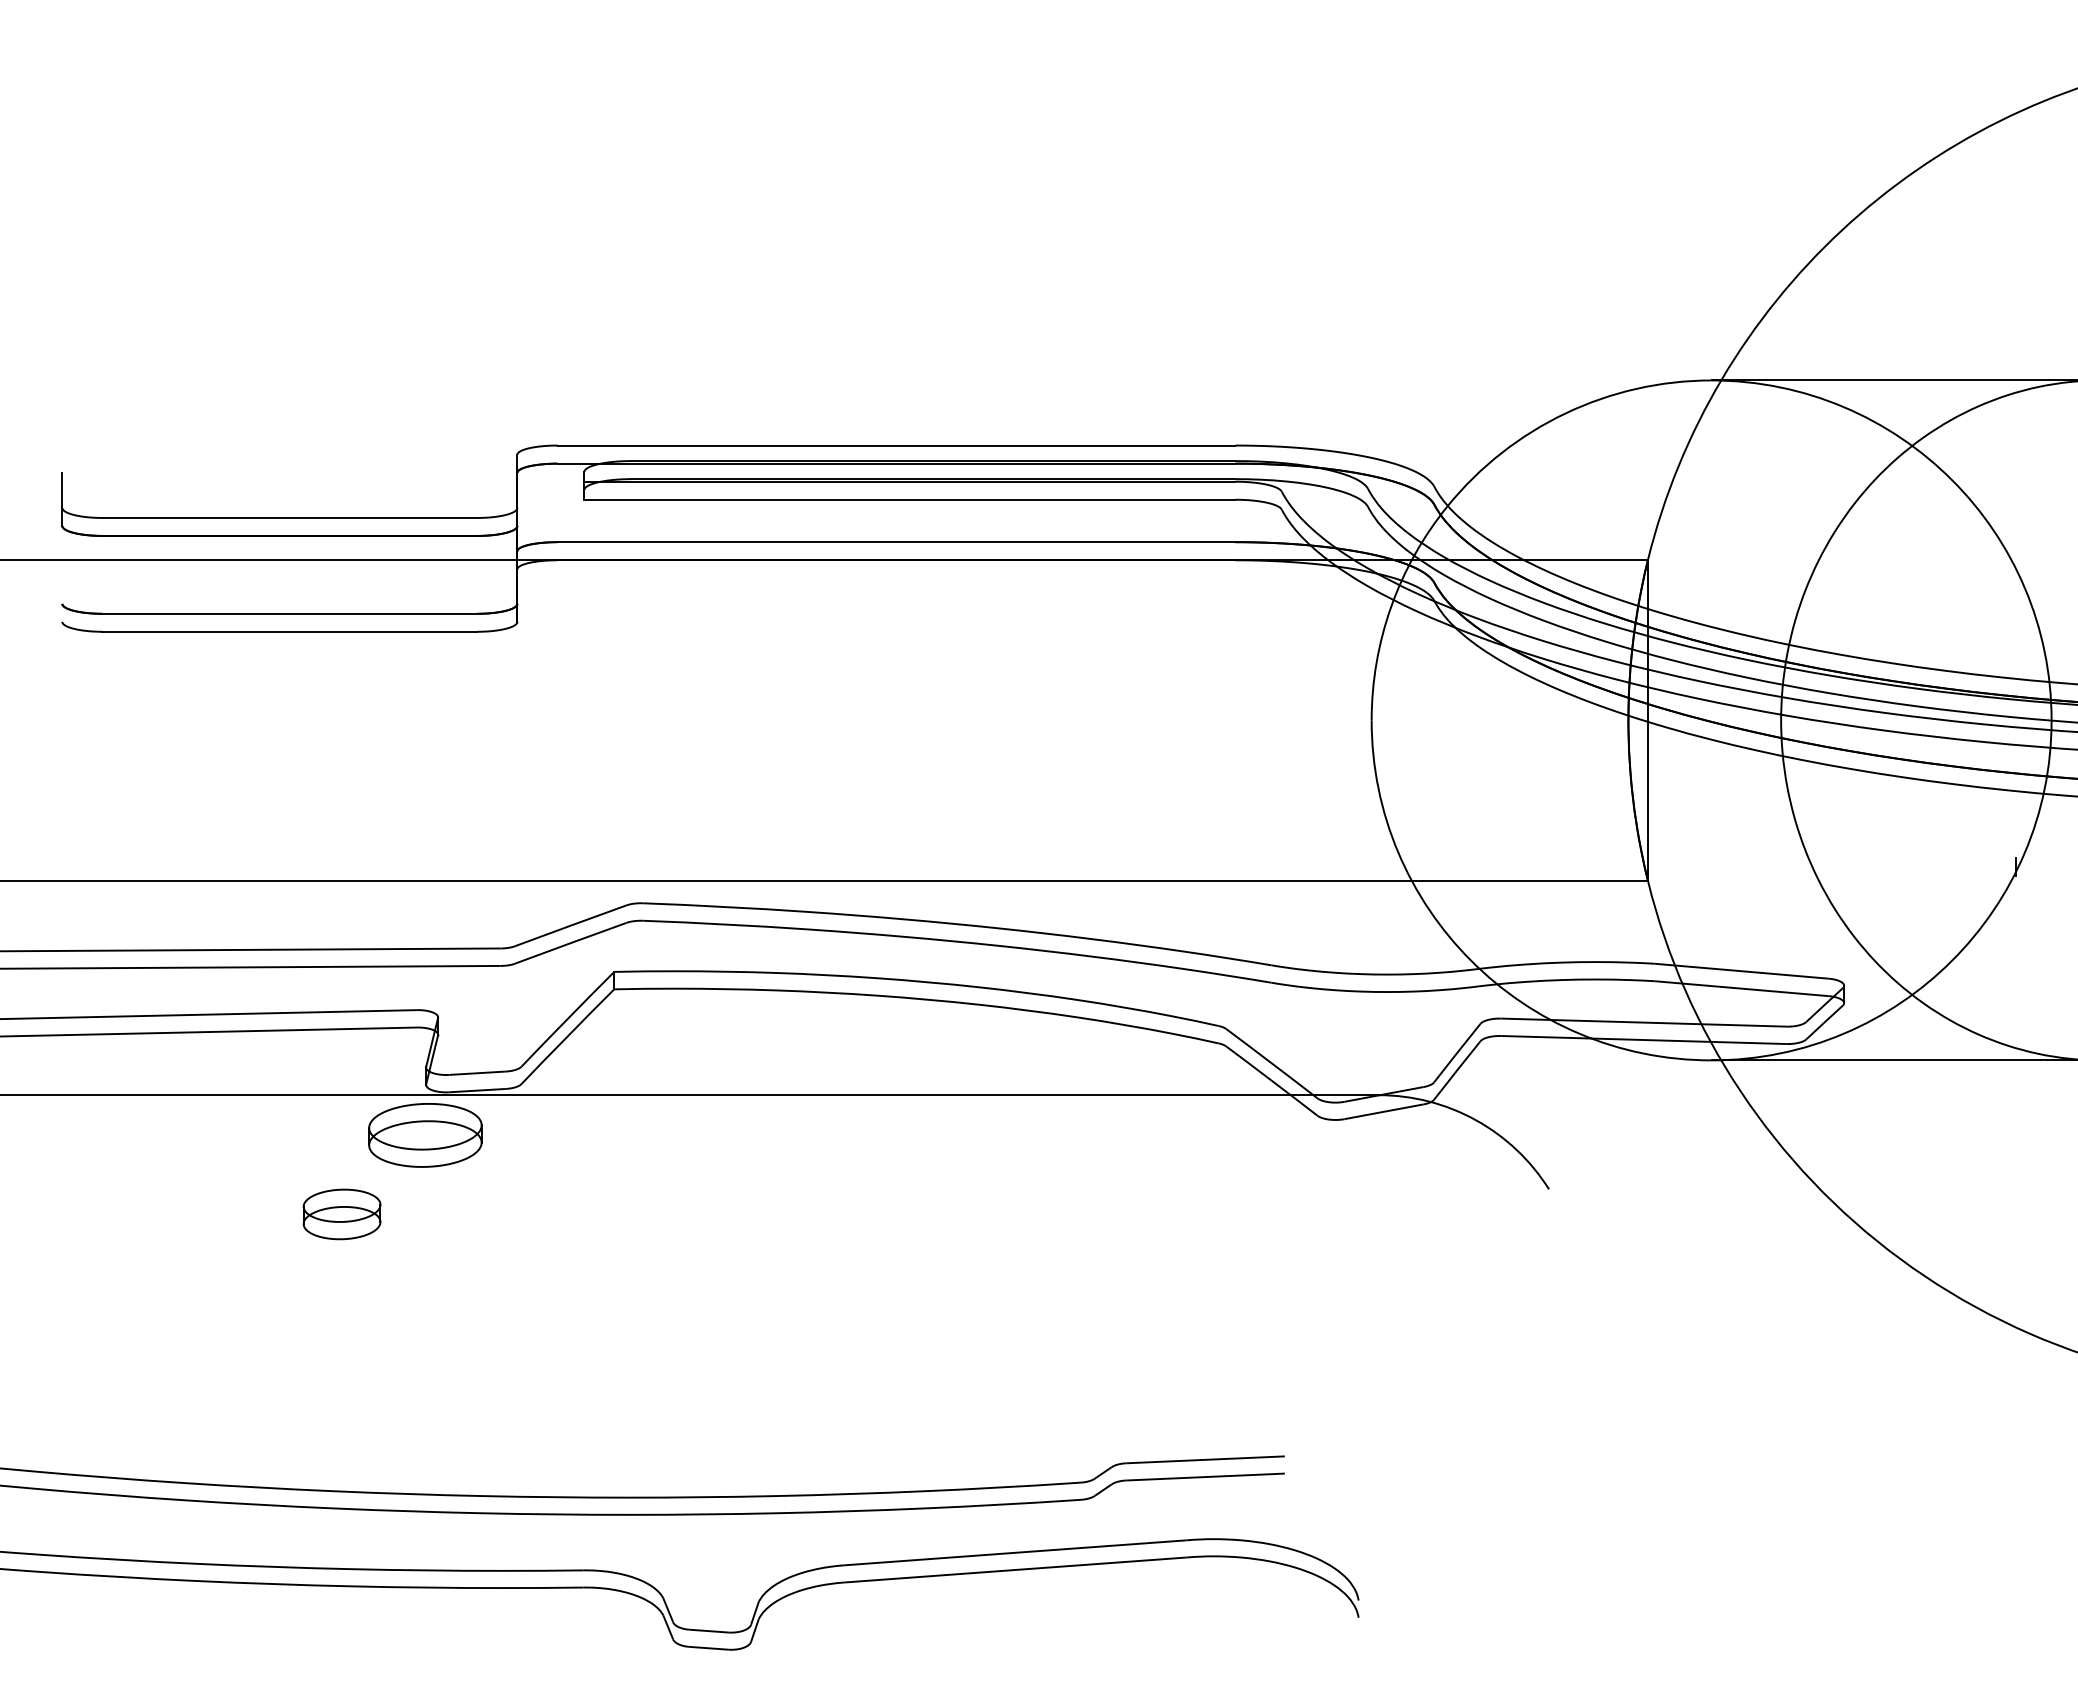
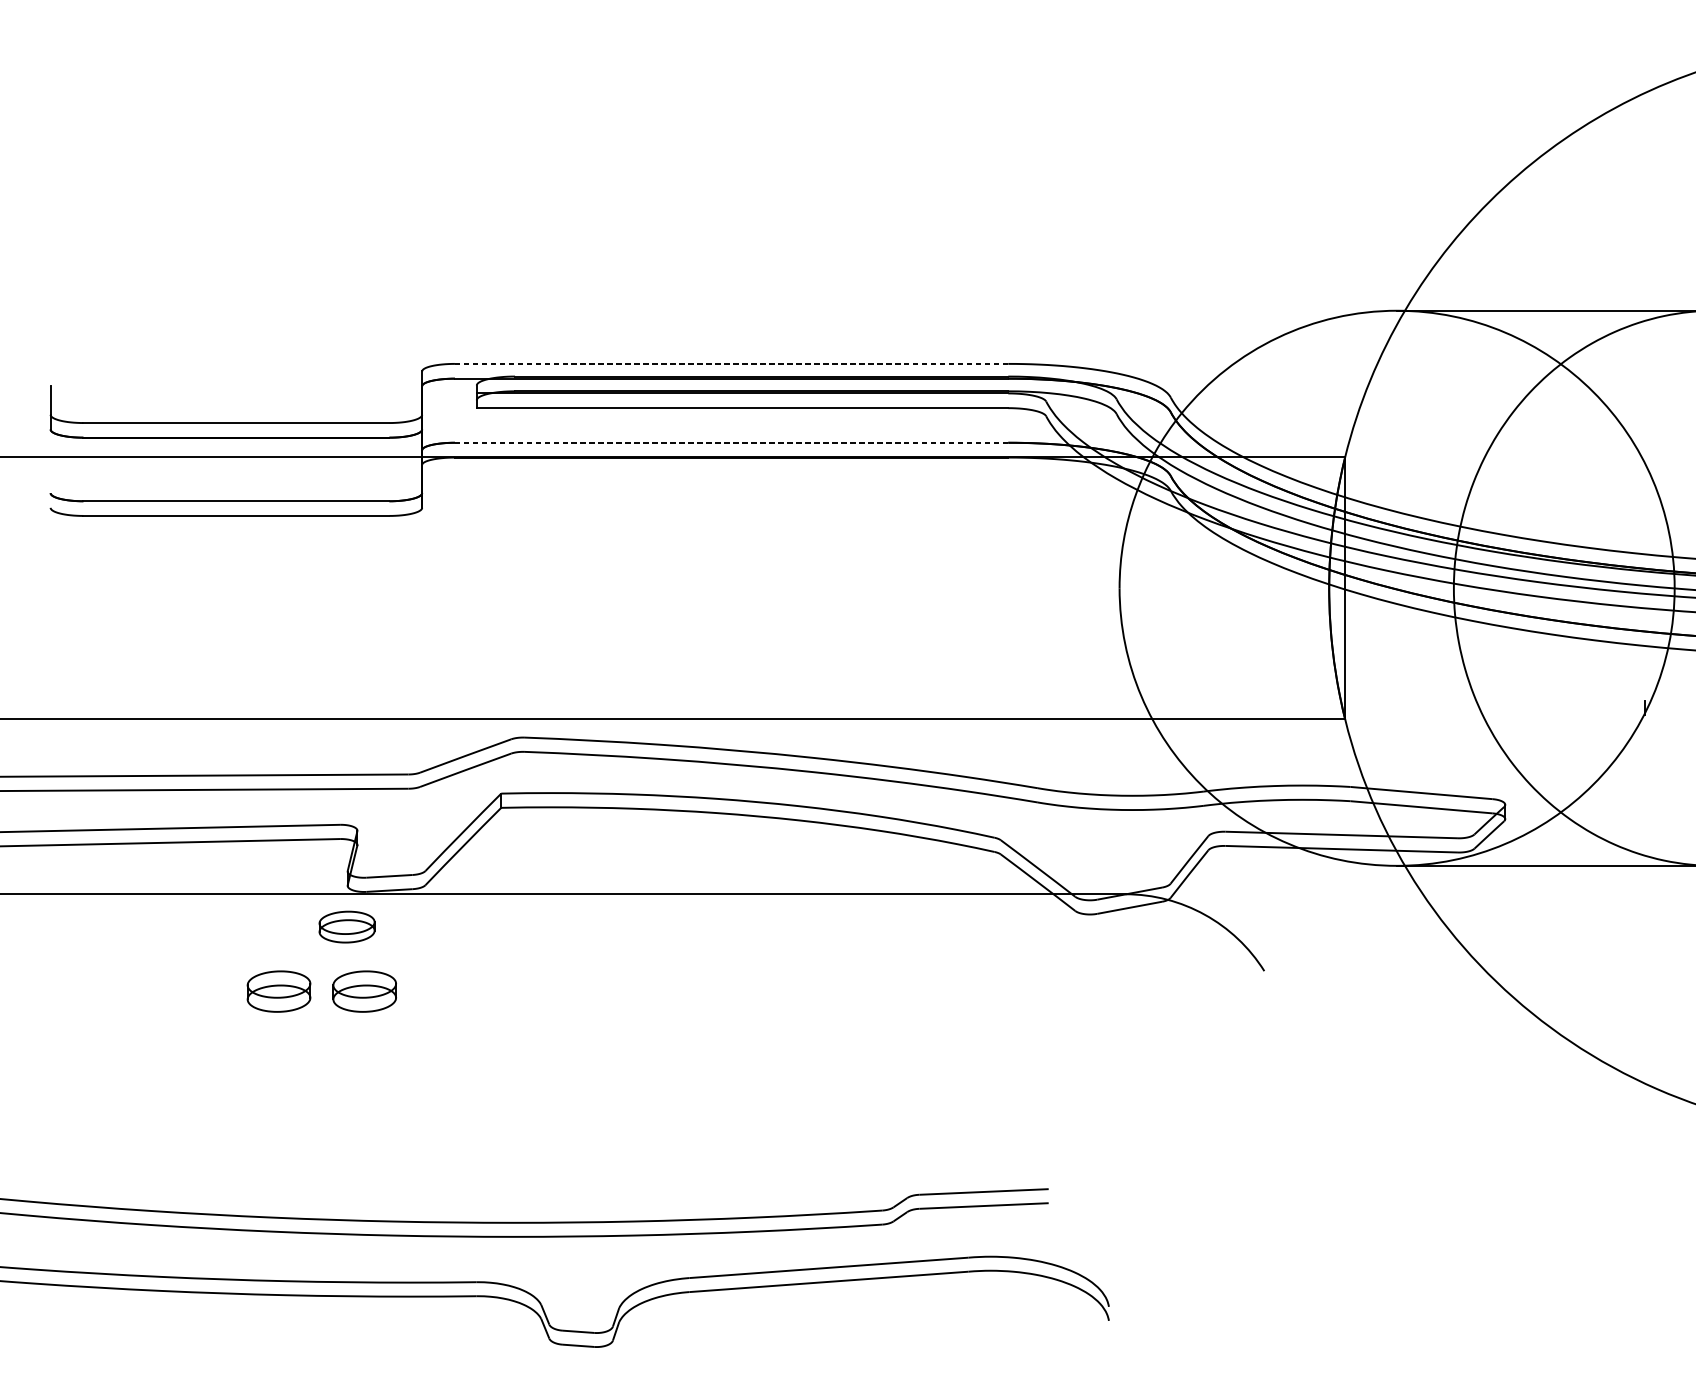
line: (896, 445) -> (731, 363), solid -> dashed
line: (896, 542) -> (731, 443), solid -> dashed
part: (425, 1135) -> (347, 927), size x0.6
part: (446, 1214) -> (364, 991), added

